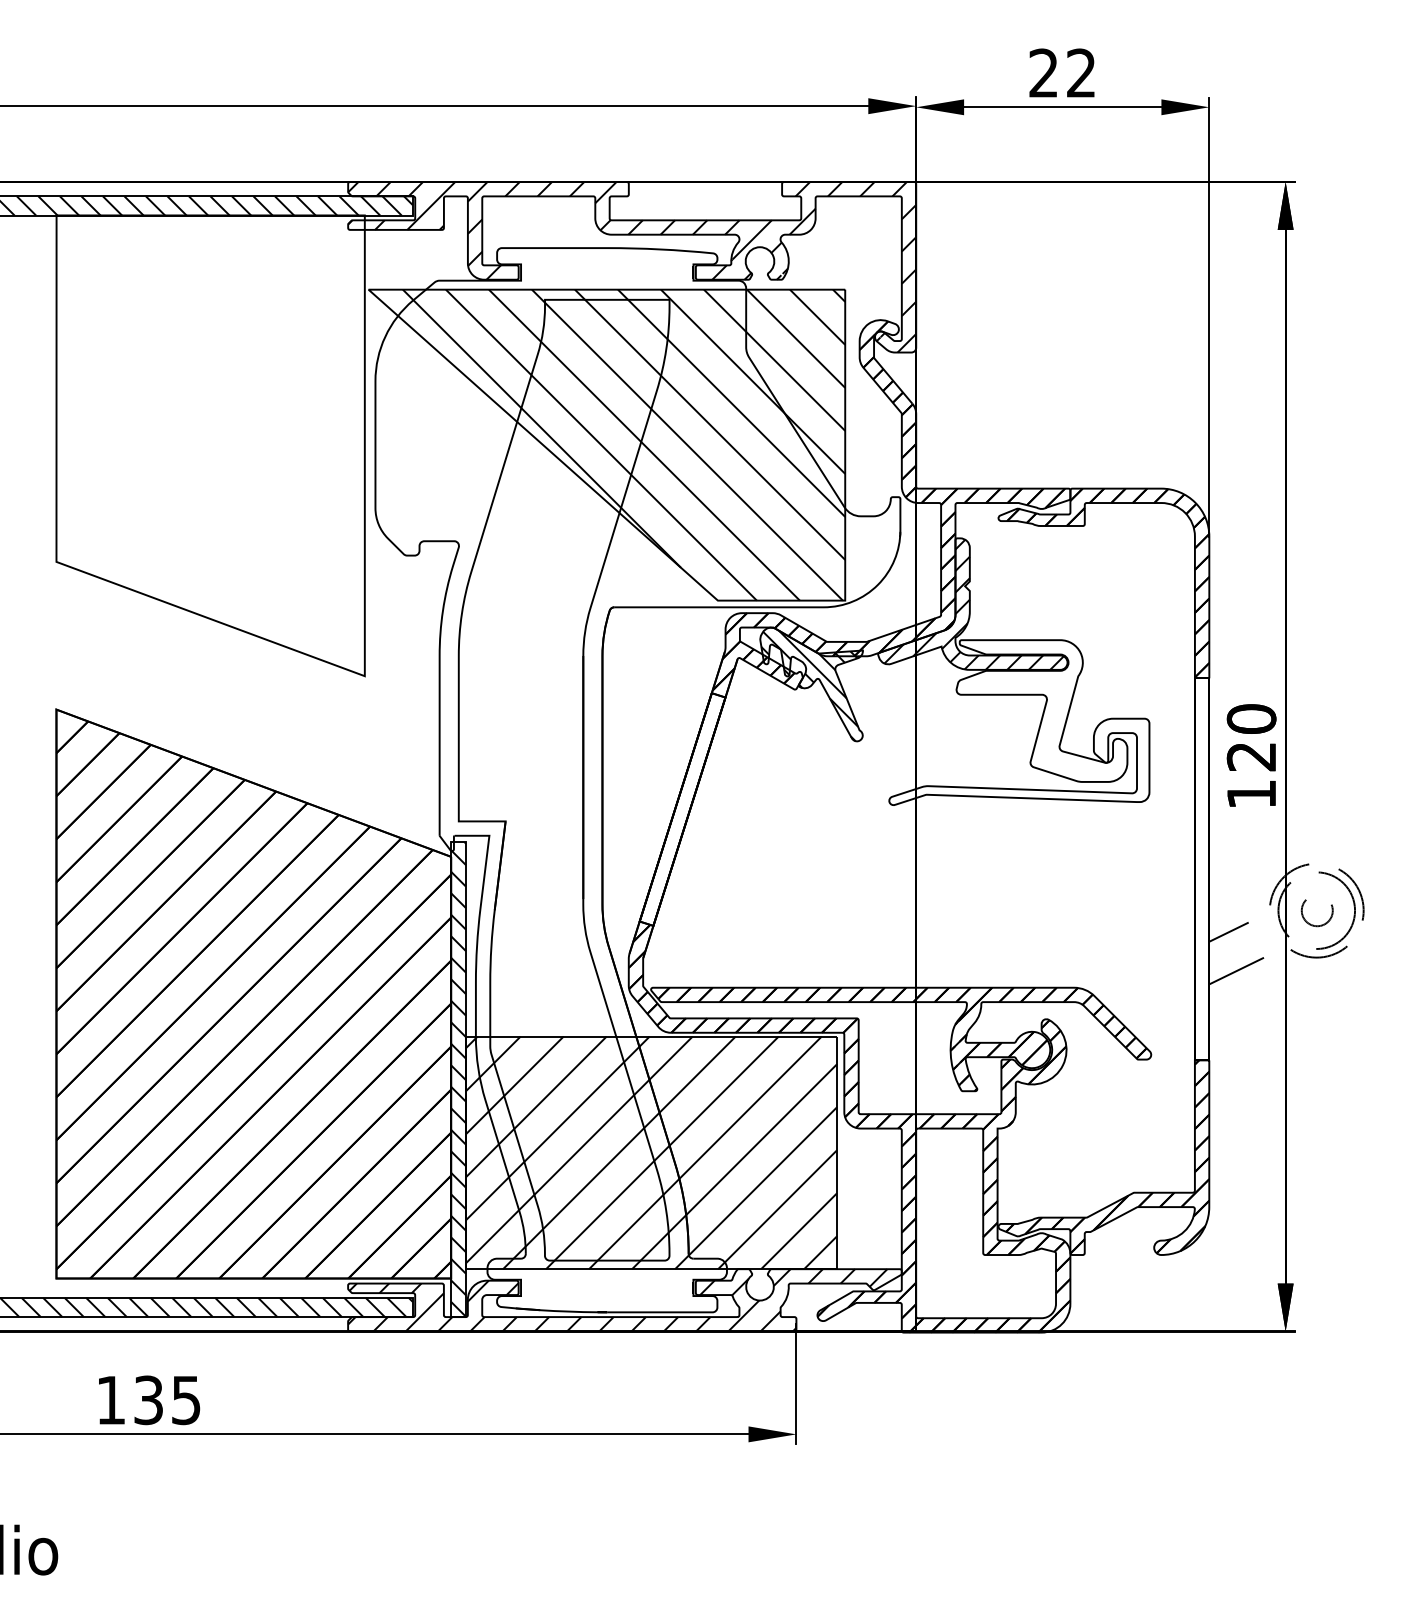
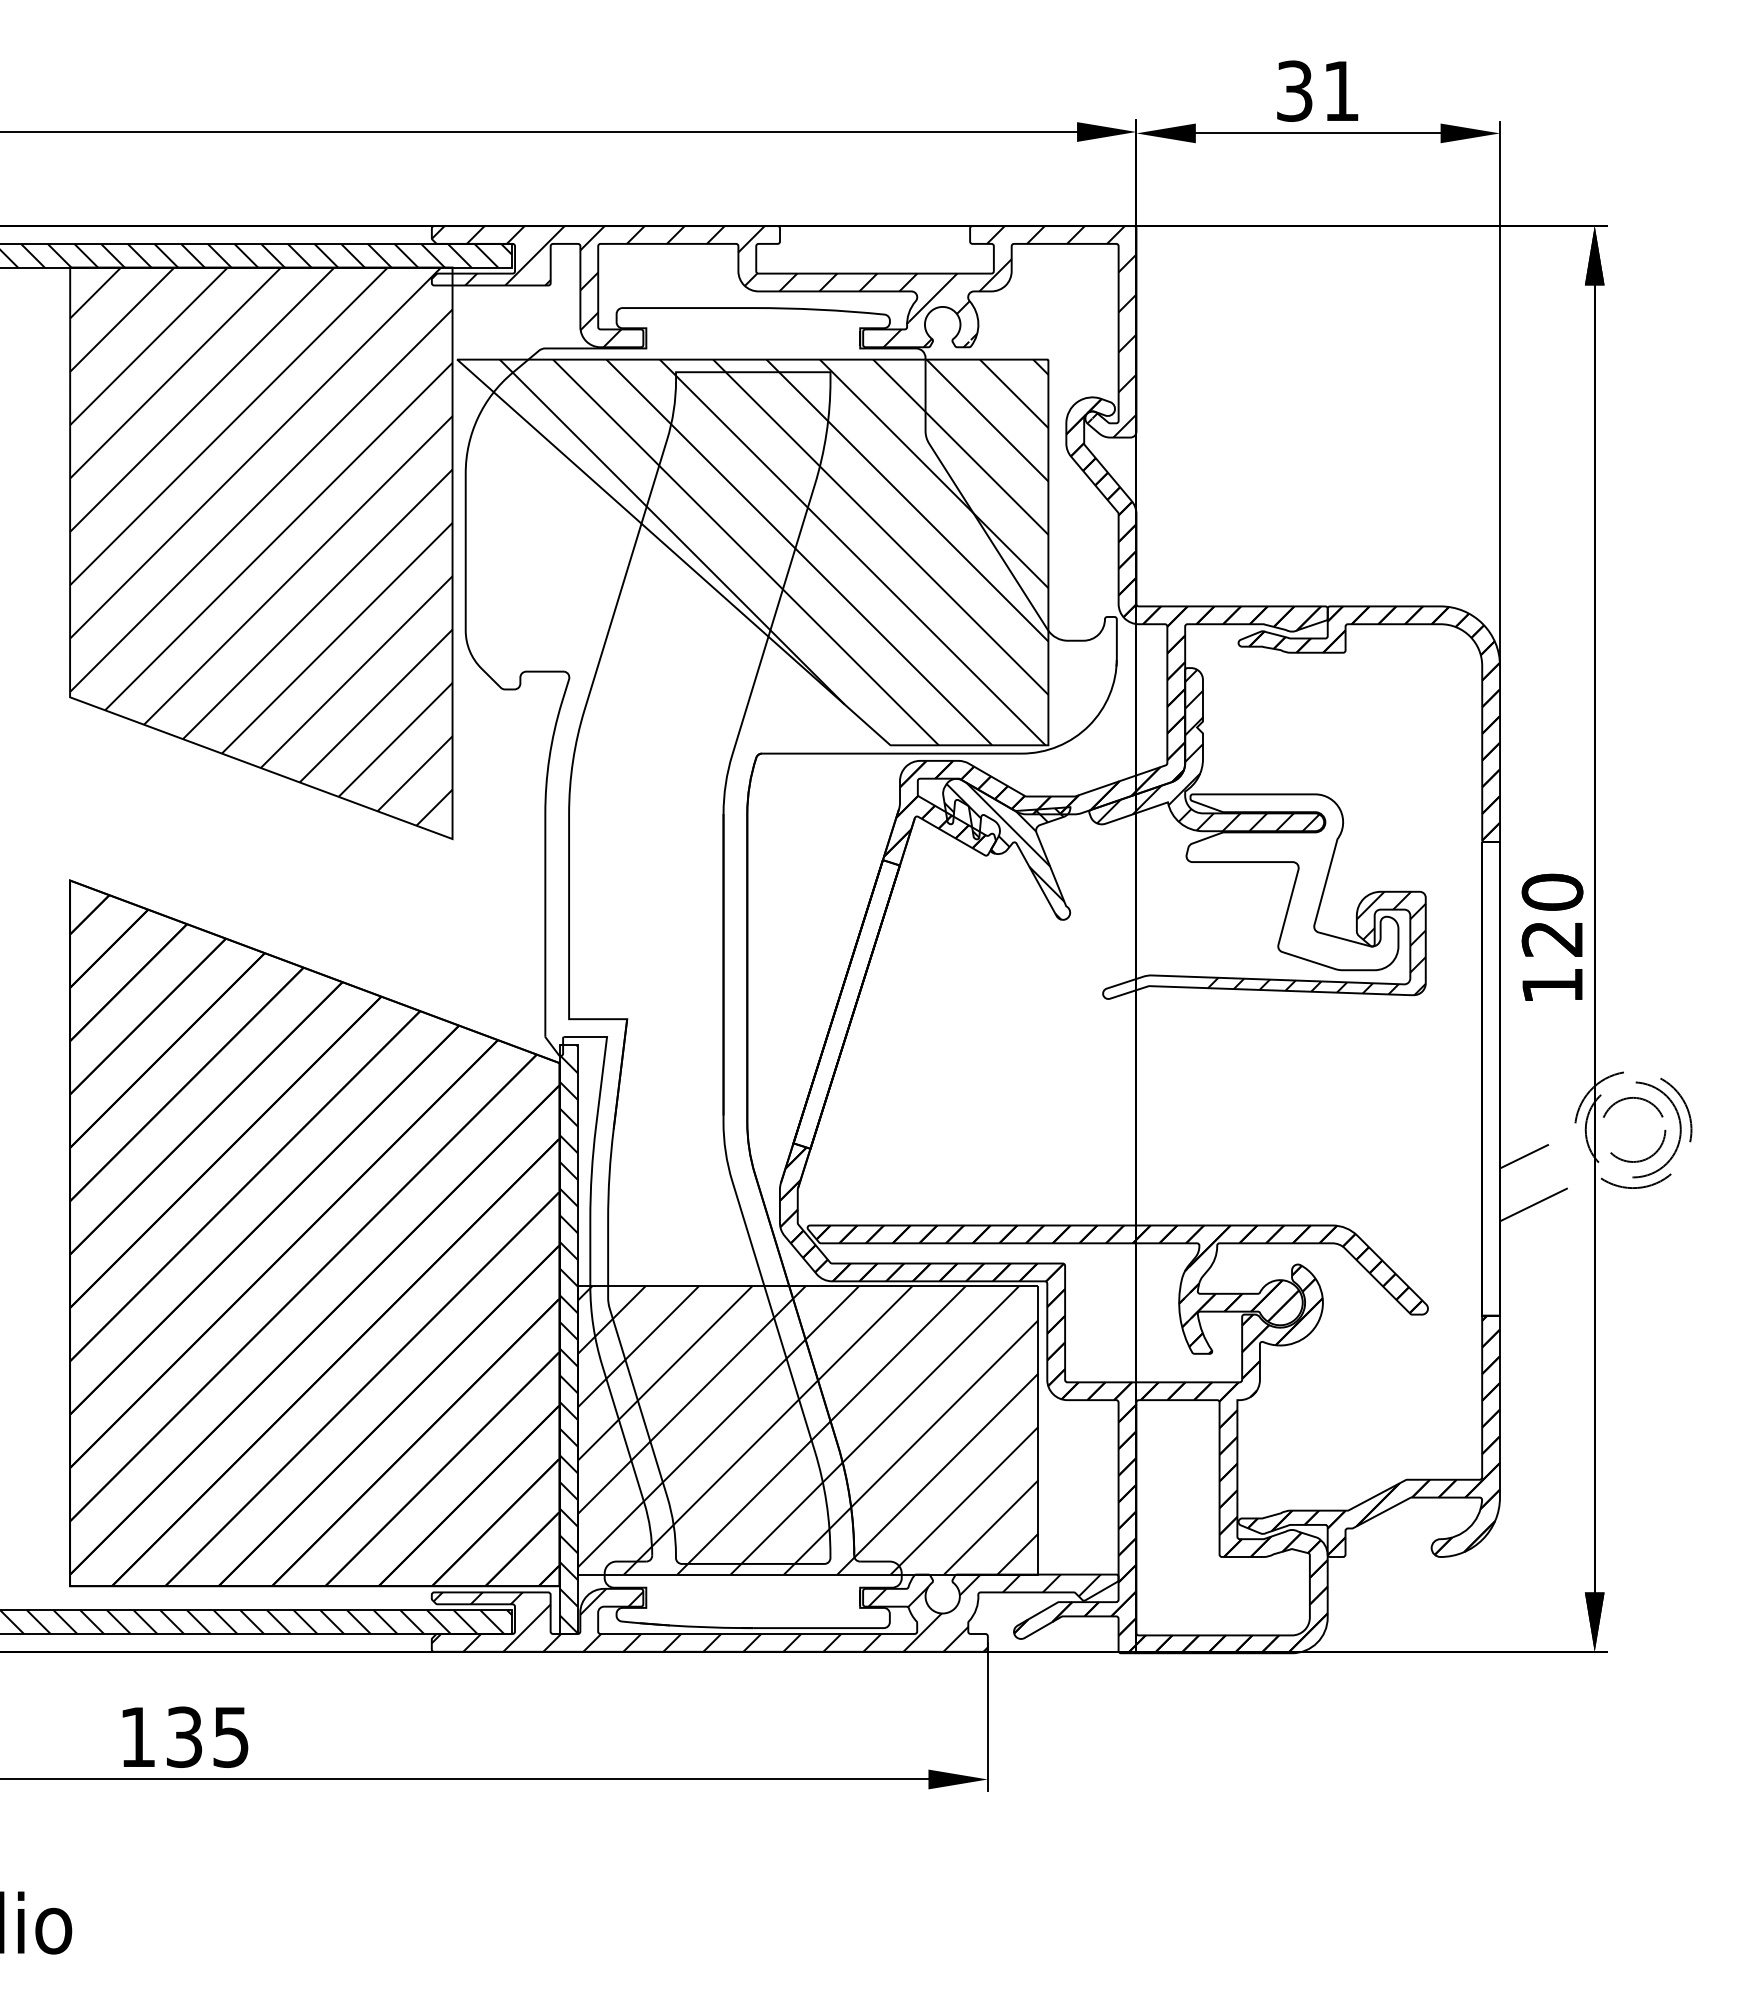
text: (1062, 72) -> (1317, 90), 22 -> 31
hatch: (210, 440) -> (261, 546), added
hatch: (1061, 760) -> (1316, 943), added
circle: (1317, 910) -> (1634, 1129), size x1.67

